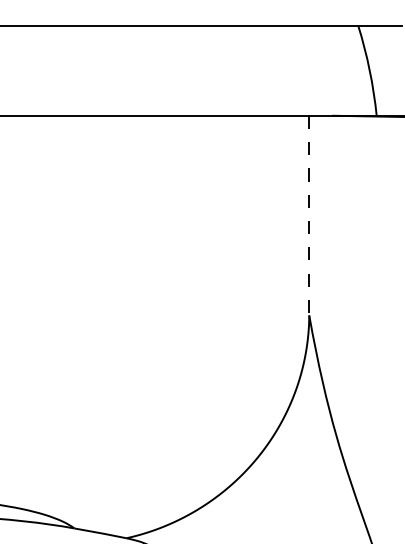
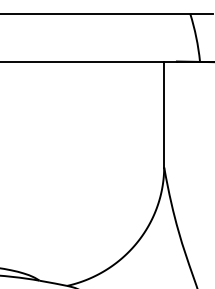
line: (309, 217) -> (164, 115), dashed -> solid

